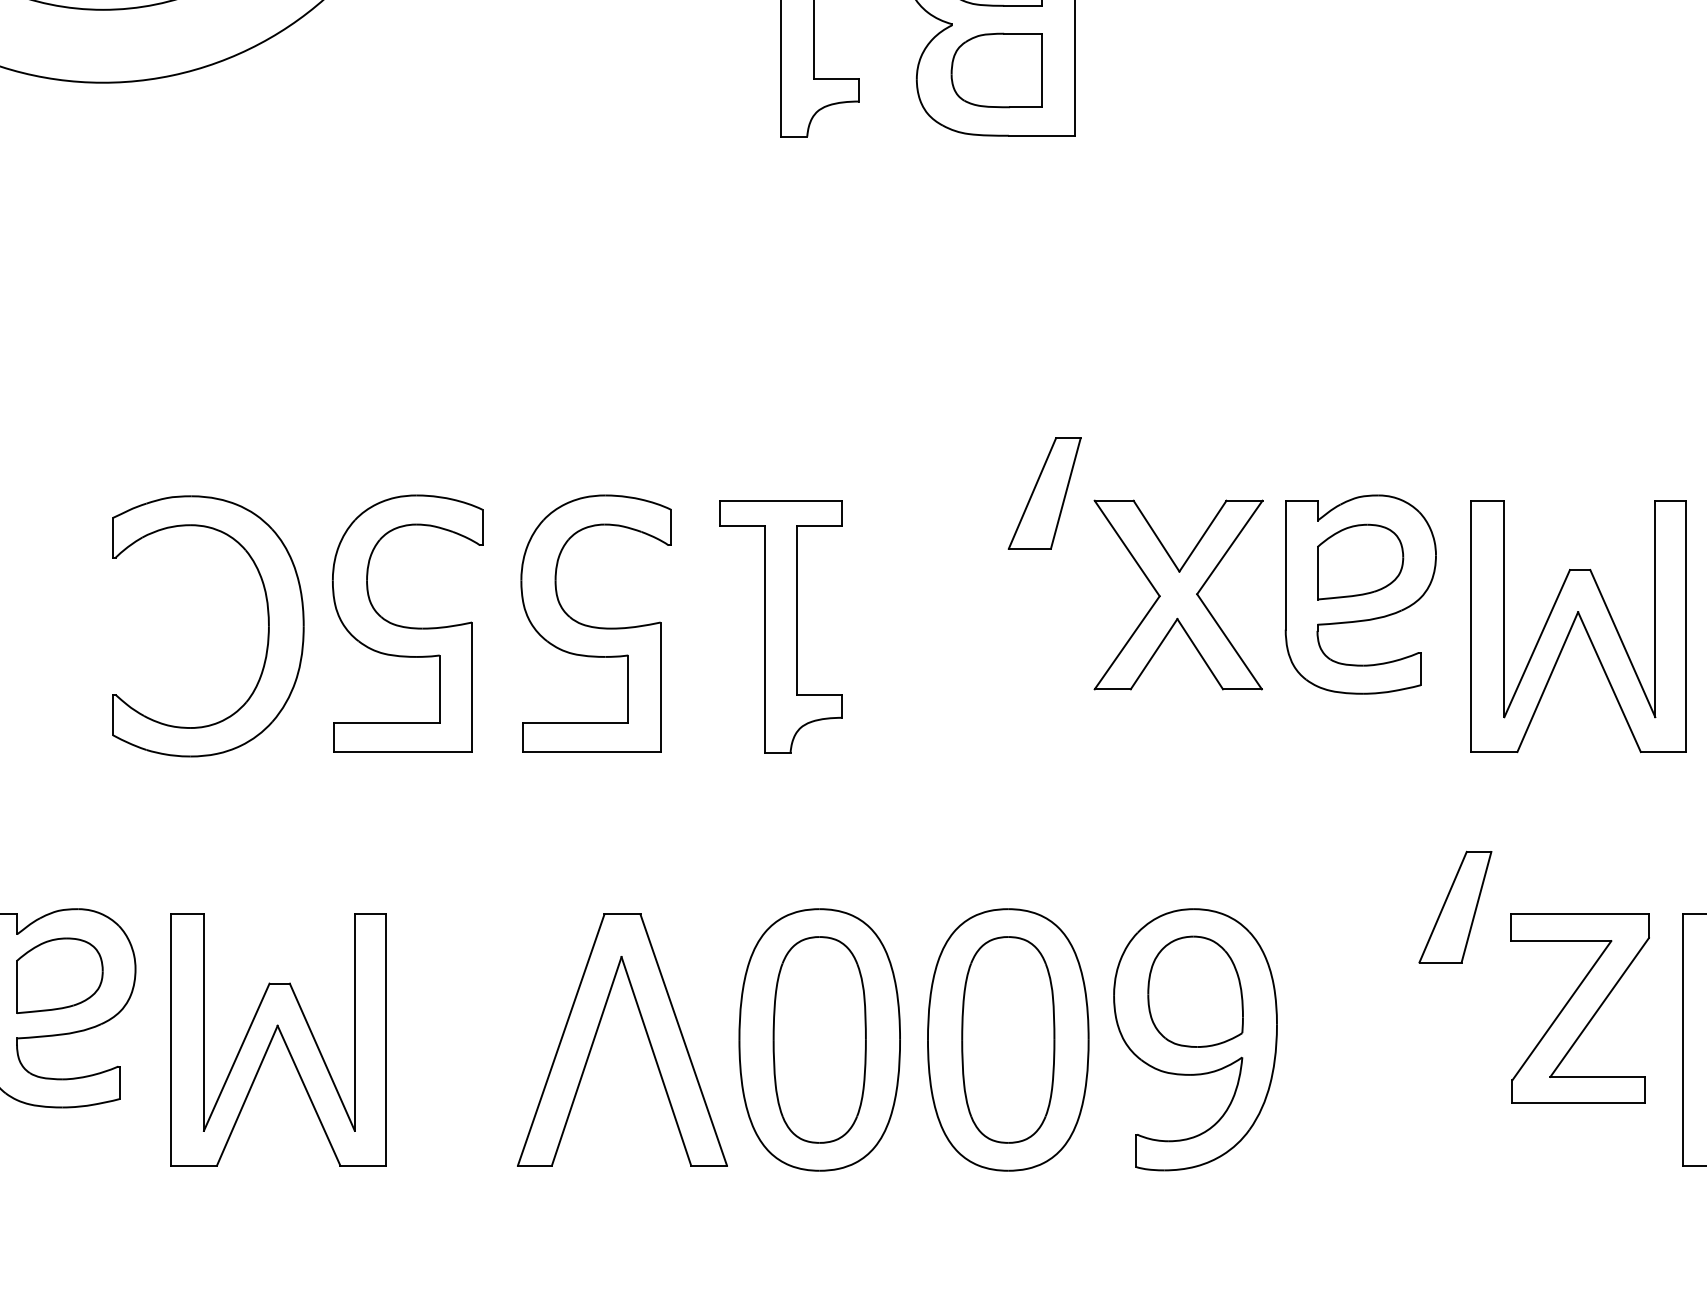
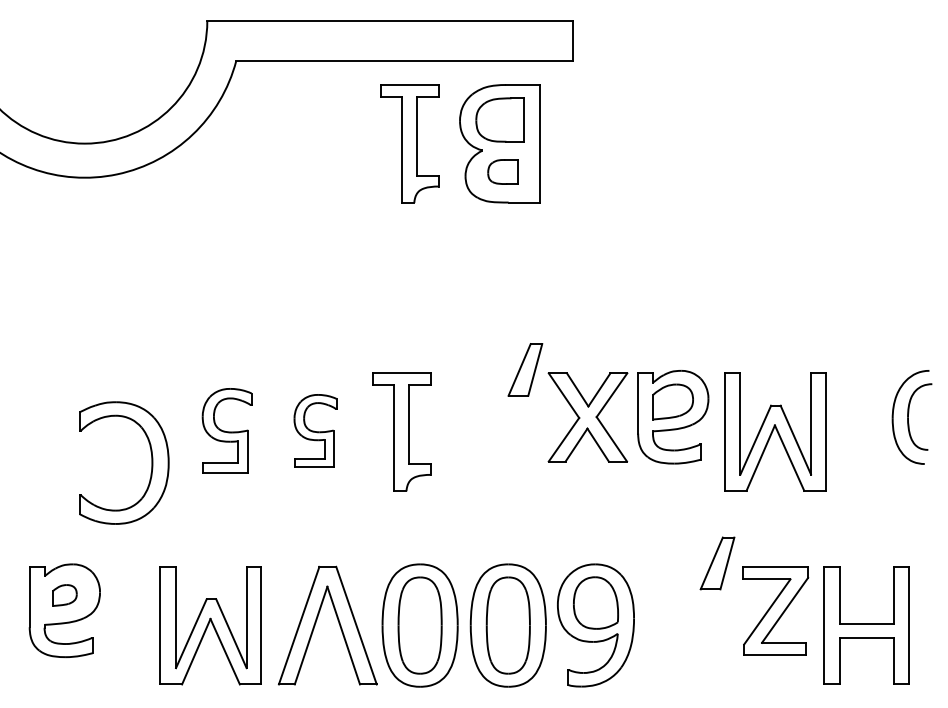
part: (995, 69) -> (502, 171), size x0.7
part: (405, 622) -> (226, 430), size x0.7
part: (596, 622) -> (315, 430), size x0.6
part: (266, 625) -> (151, 462), moved
part: (59, 975) -> (64, 595), size x0.6
part: (277, 1039) -> (210, 625), moved

